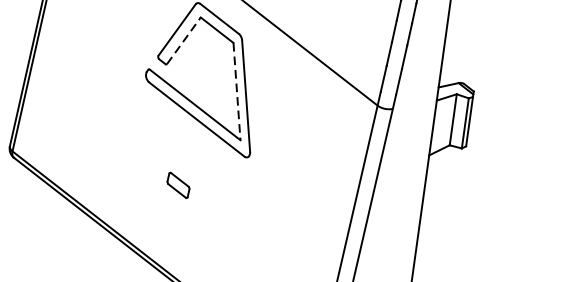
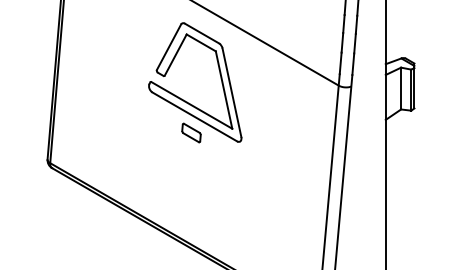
line: (183, 40) -> (175, 54), dashed -> solid
line: (237, 92) -> (224, 90), dashed -> solid
part: (178, 184) -> (191, 132), moved

